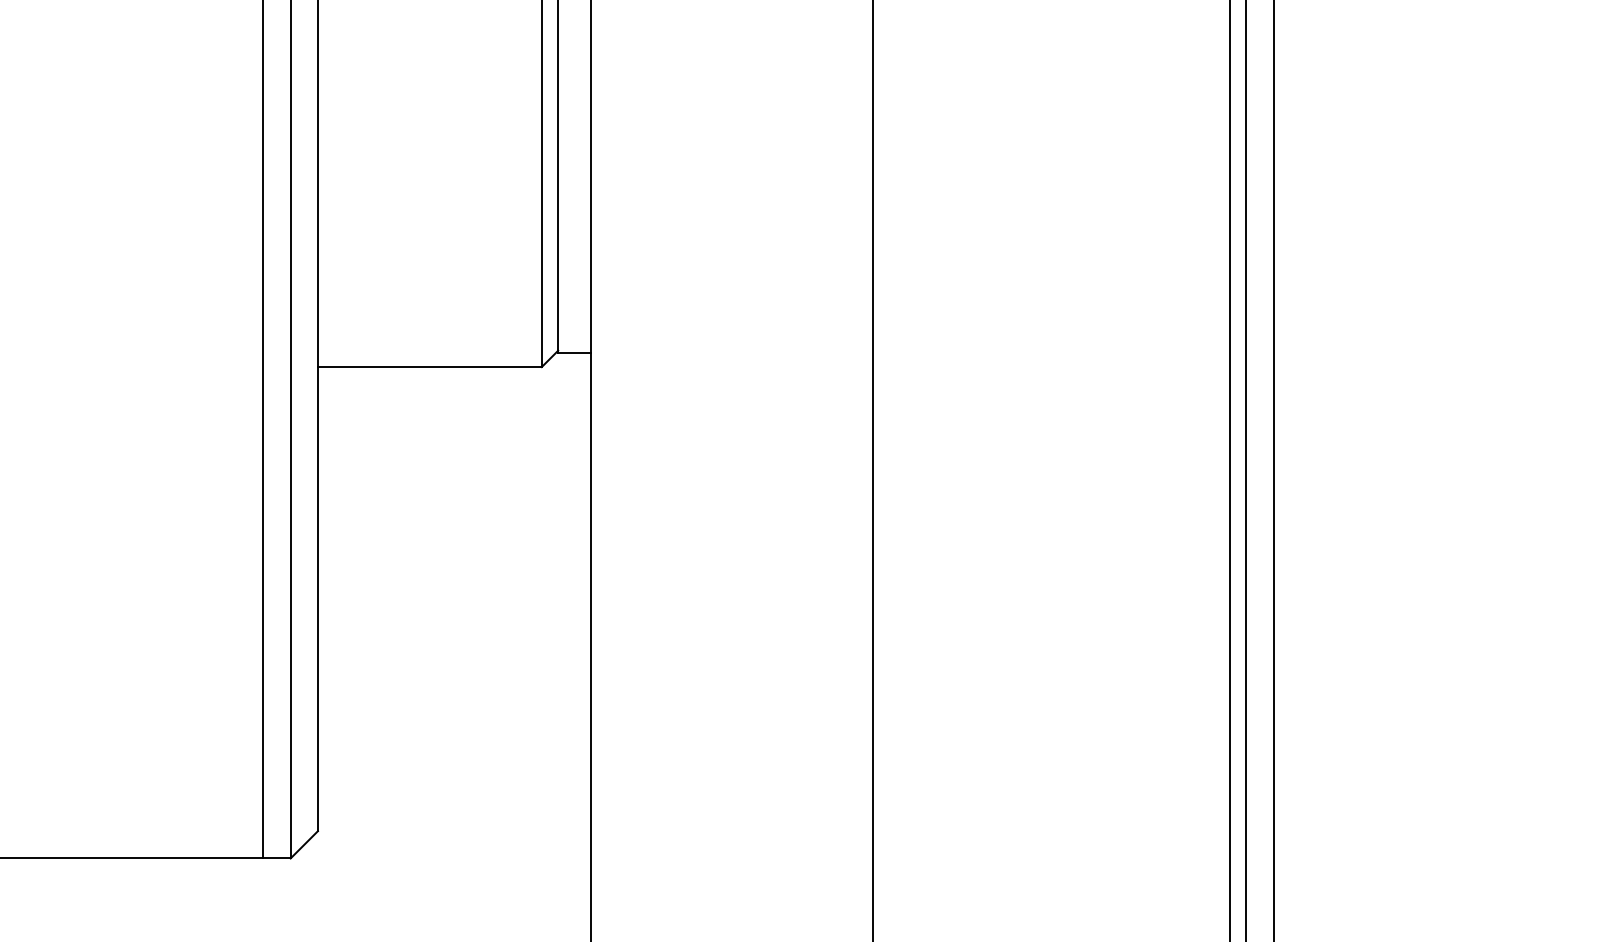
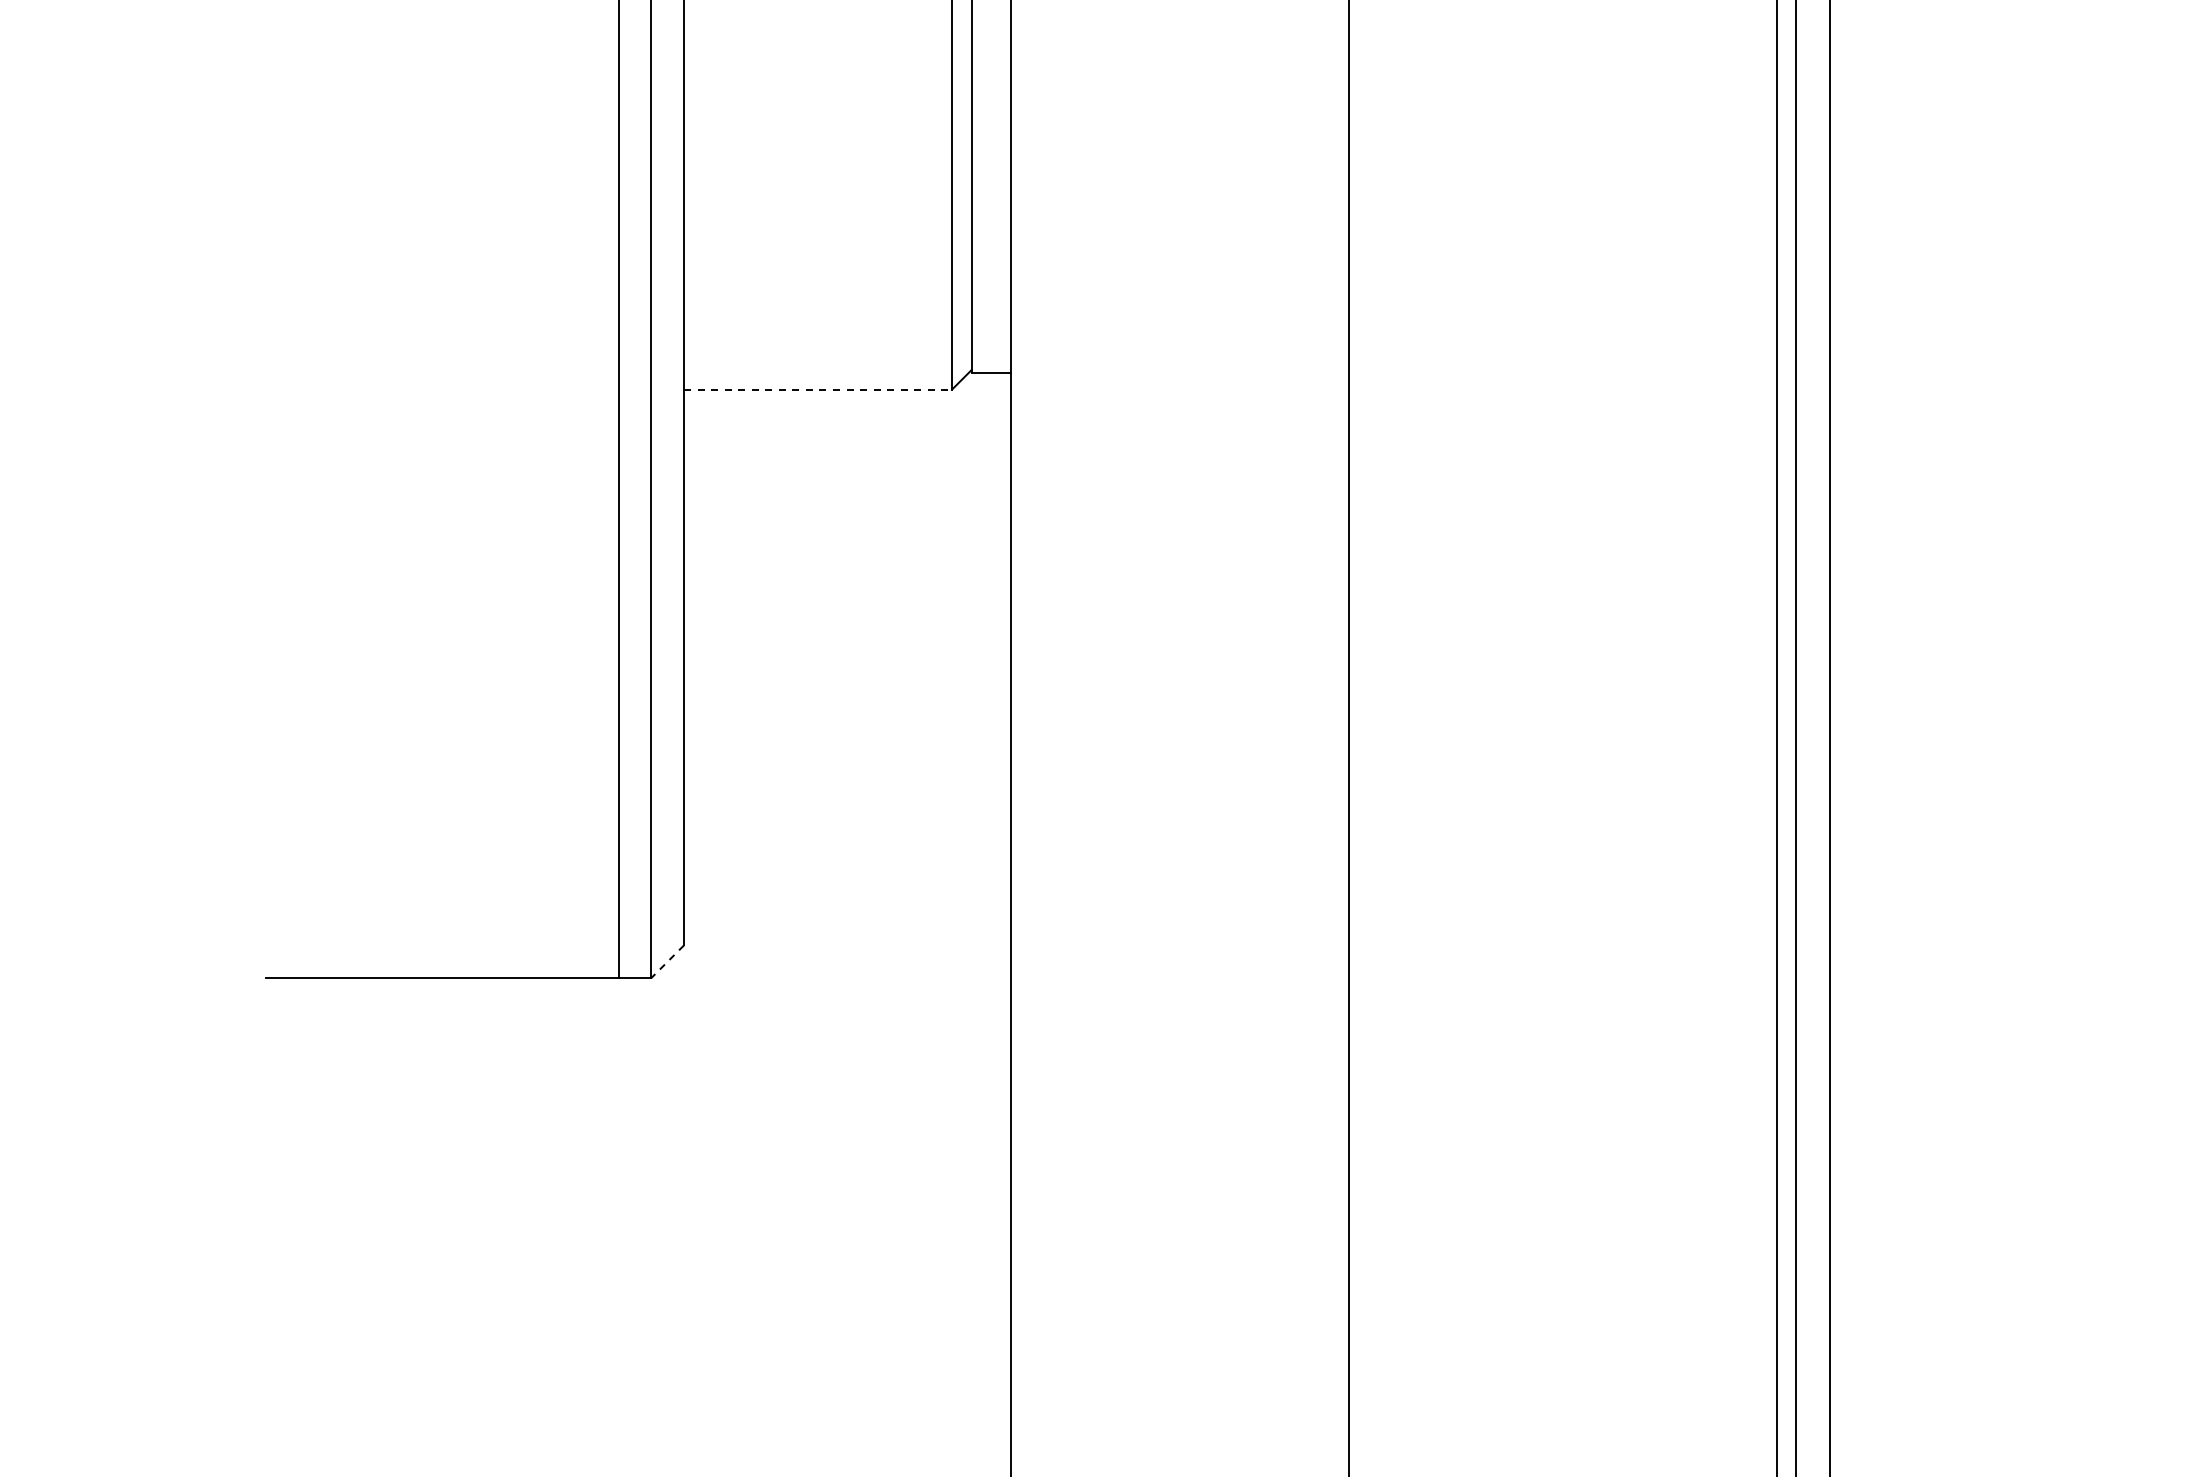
line: (430, 367) -> (818, 389), solid -> dashed
line: (304, 845) -> (667, 962), solid -> dashed

